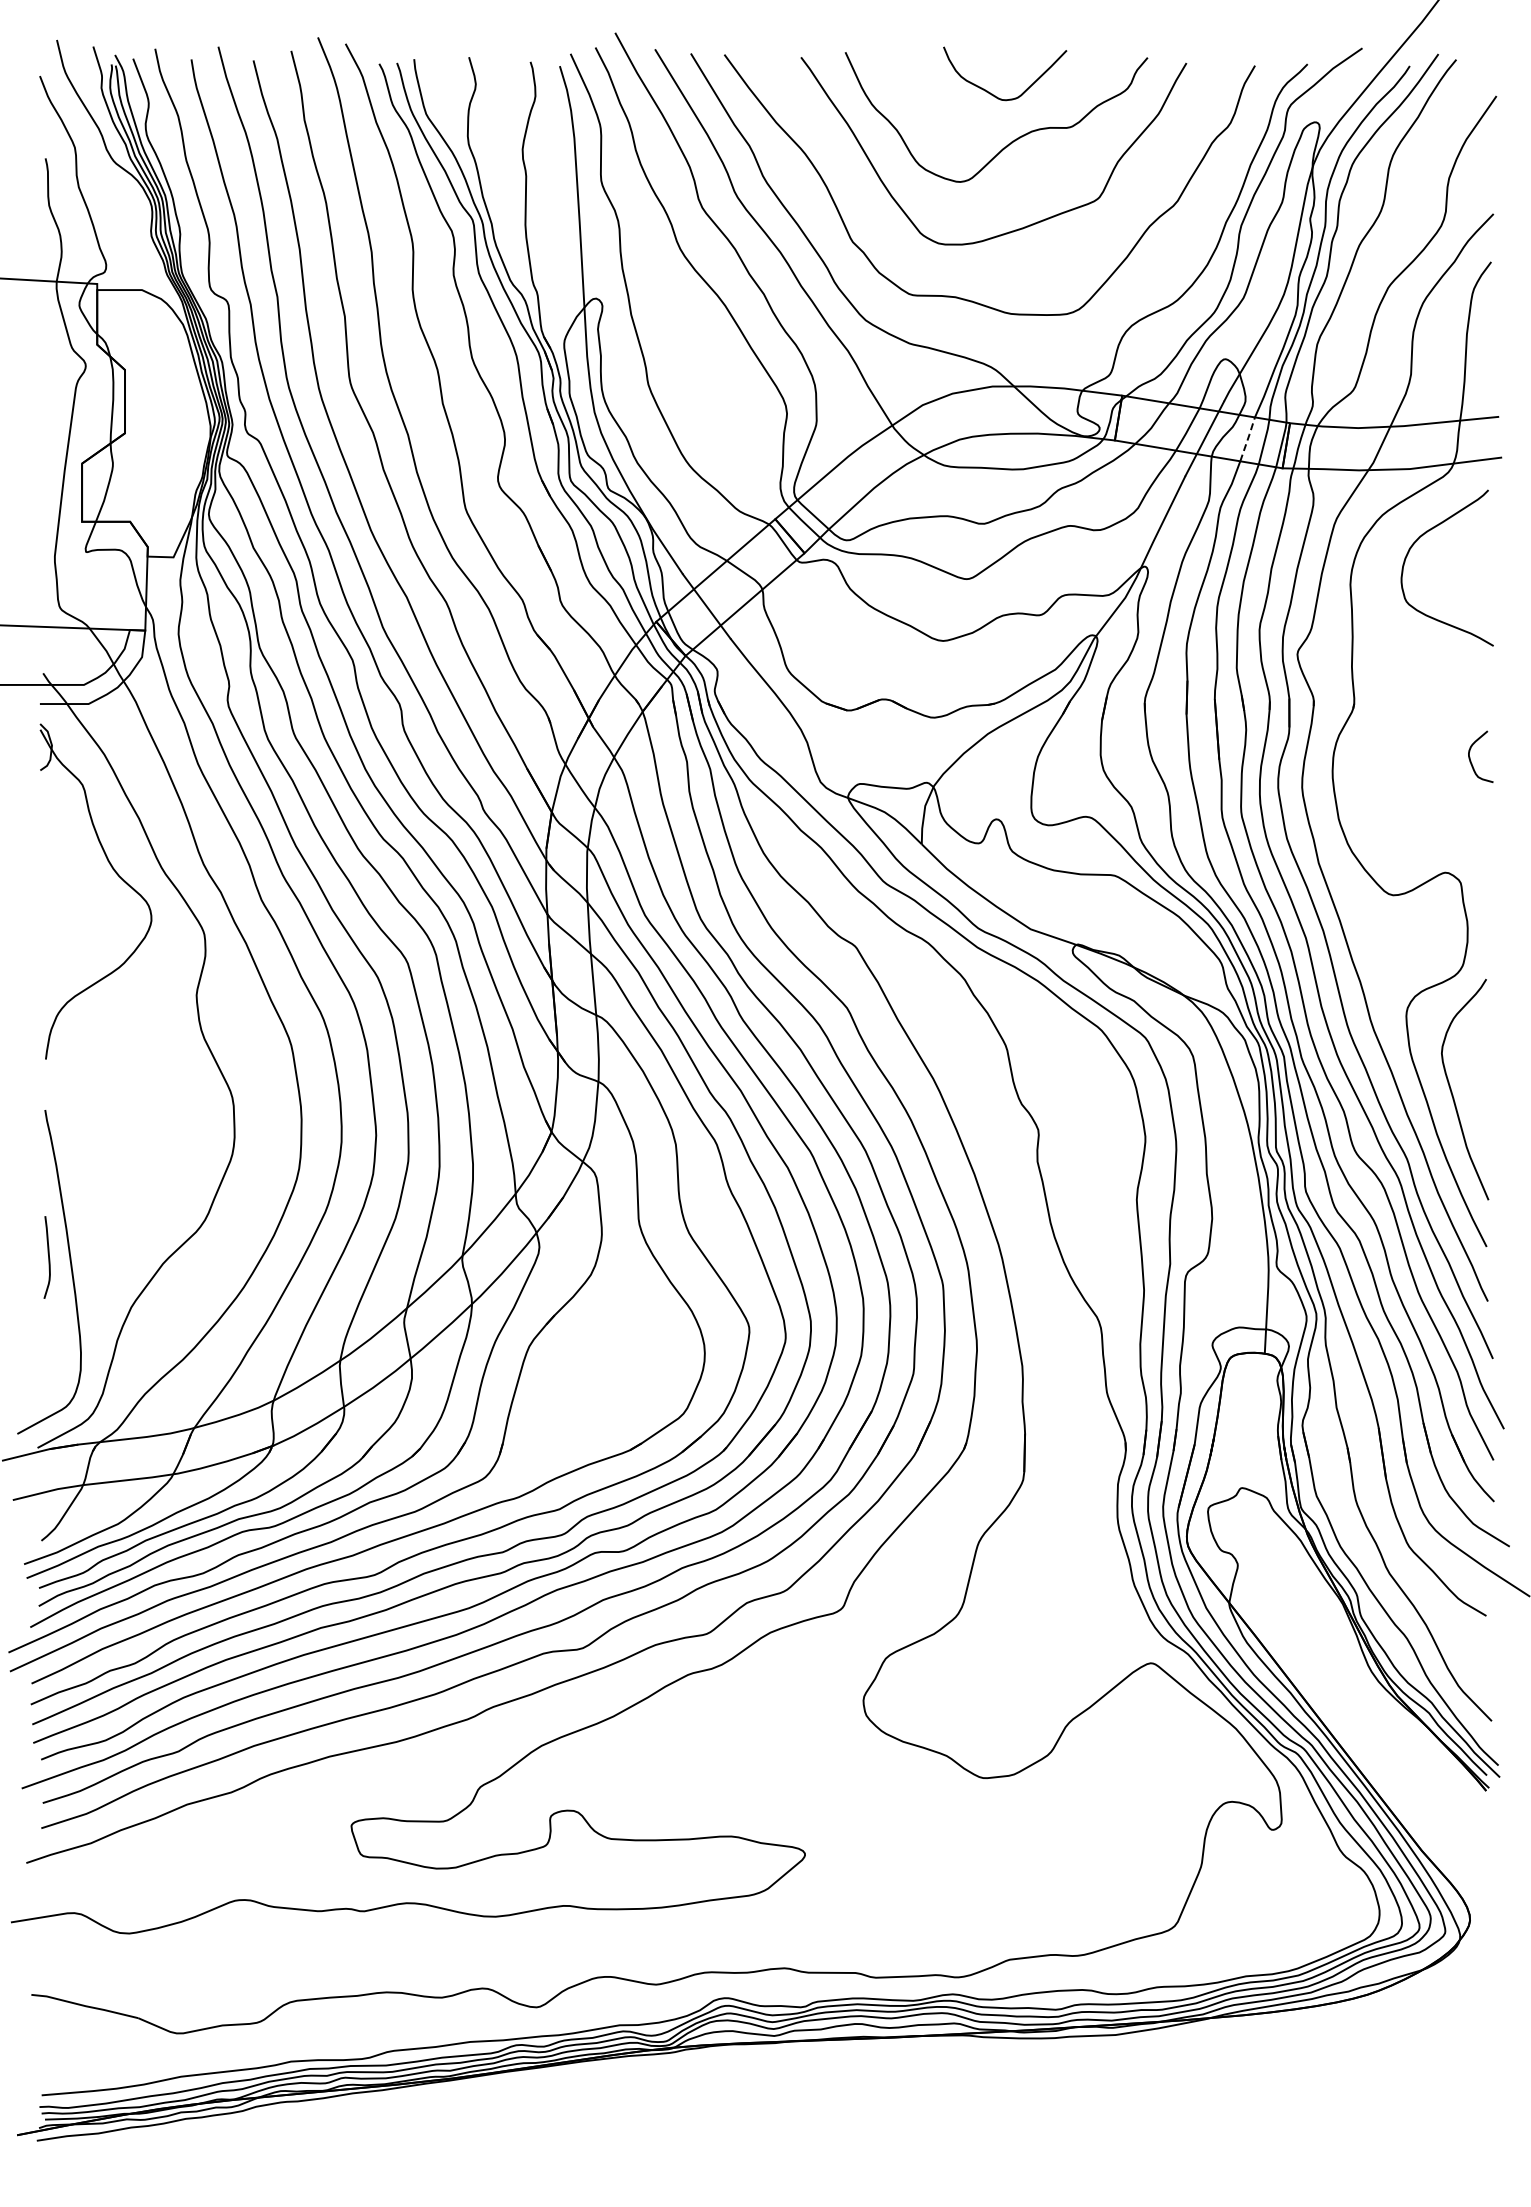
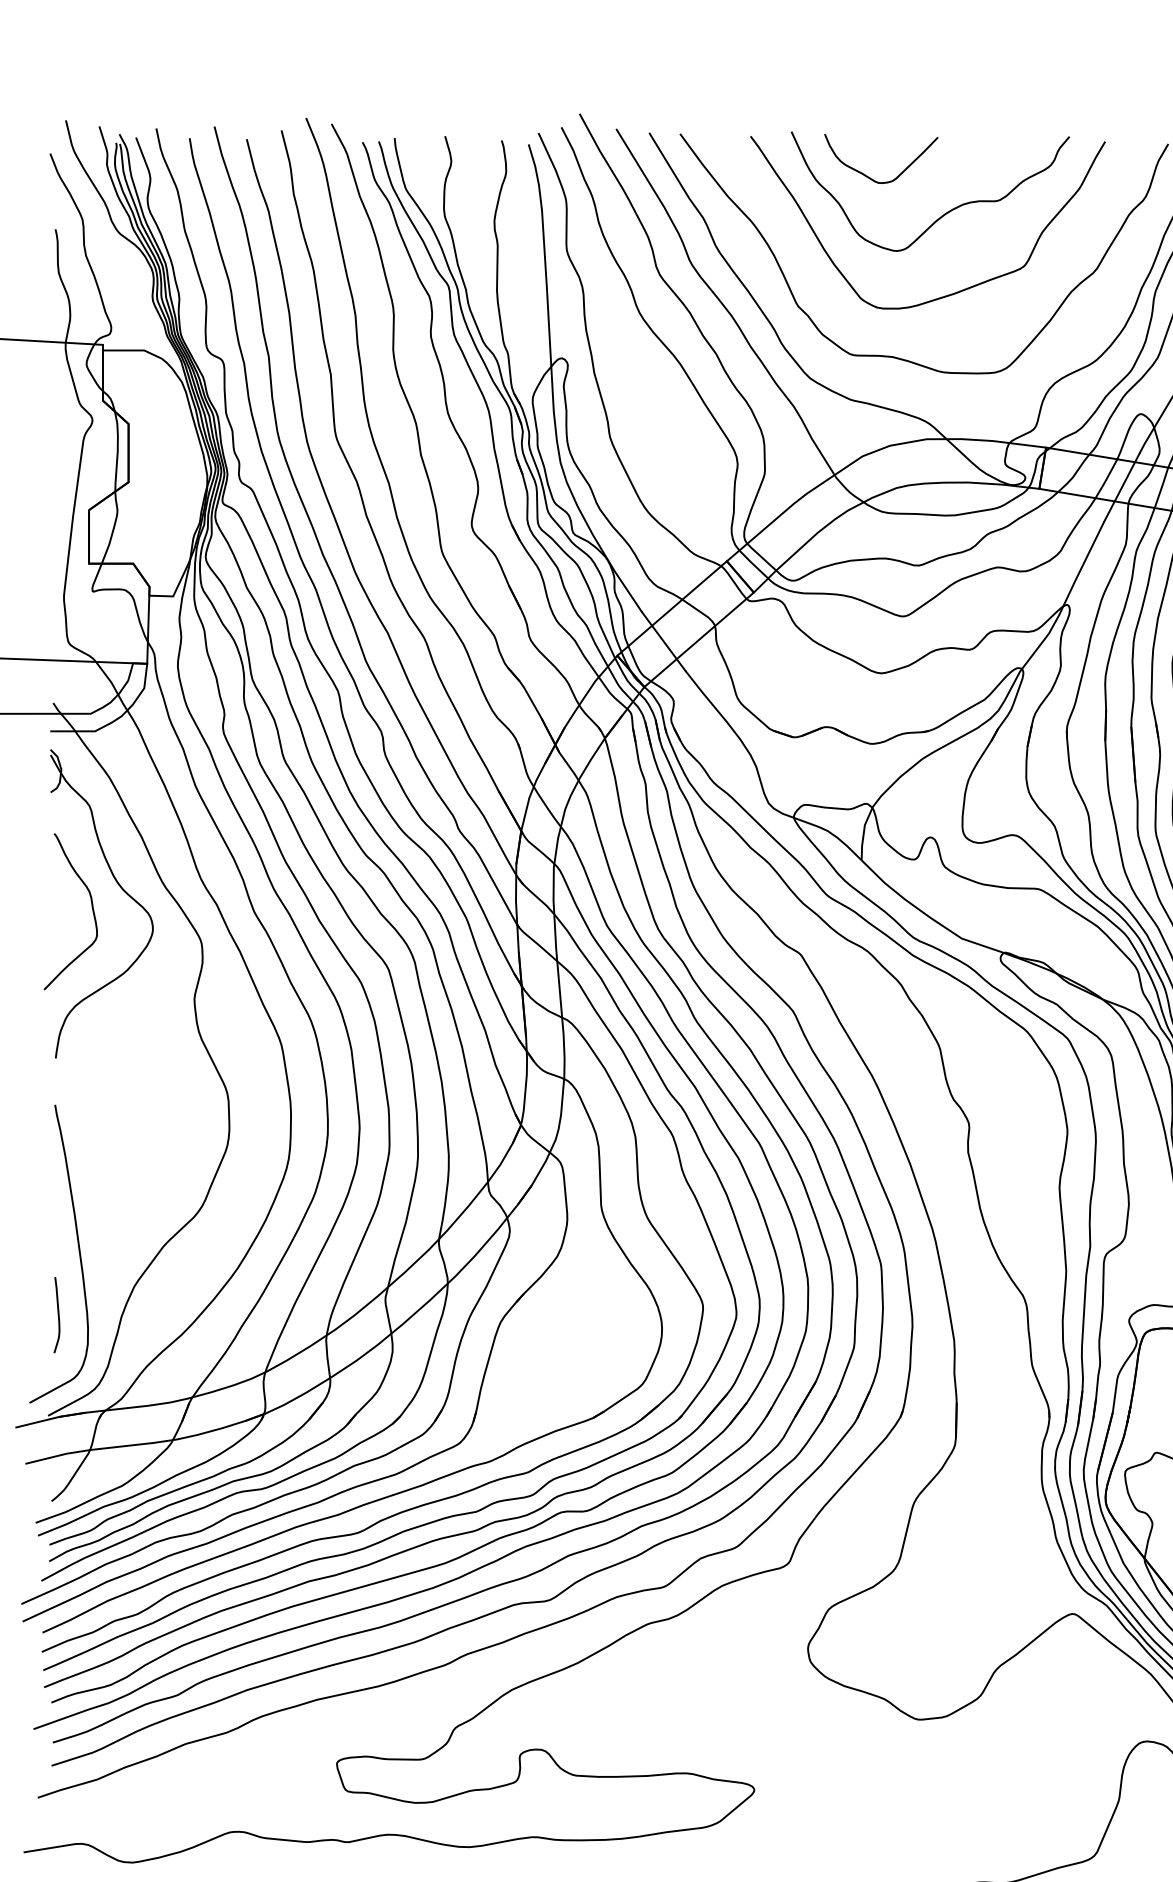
curve: (992, 93) -> (869, 176), moved
line: (1248, 438) -> (1162, 487), dashed -> solid
curve: (84, 893) -> (91, 905), added
curve: (48, 1257) -> (58, 1315), moved

